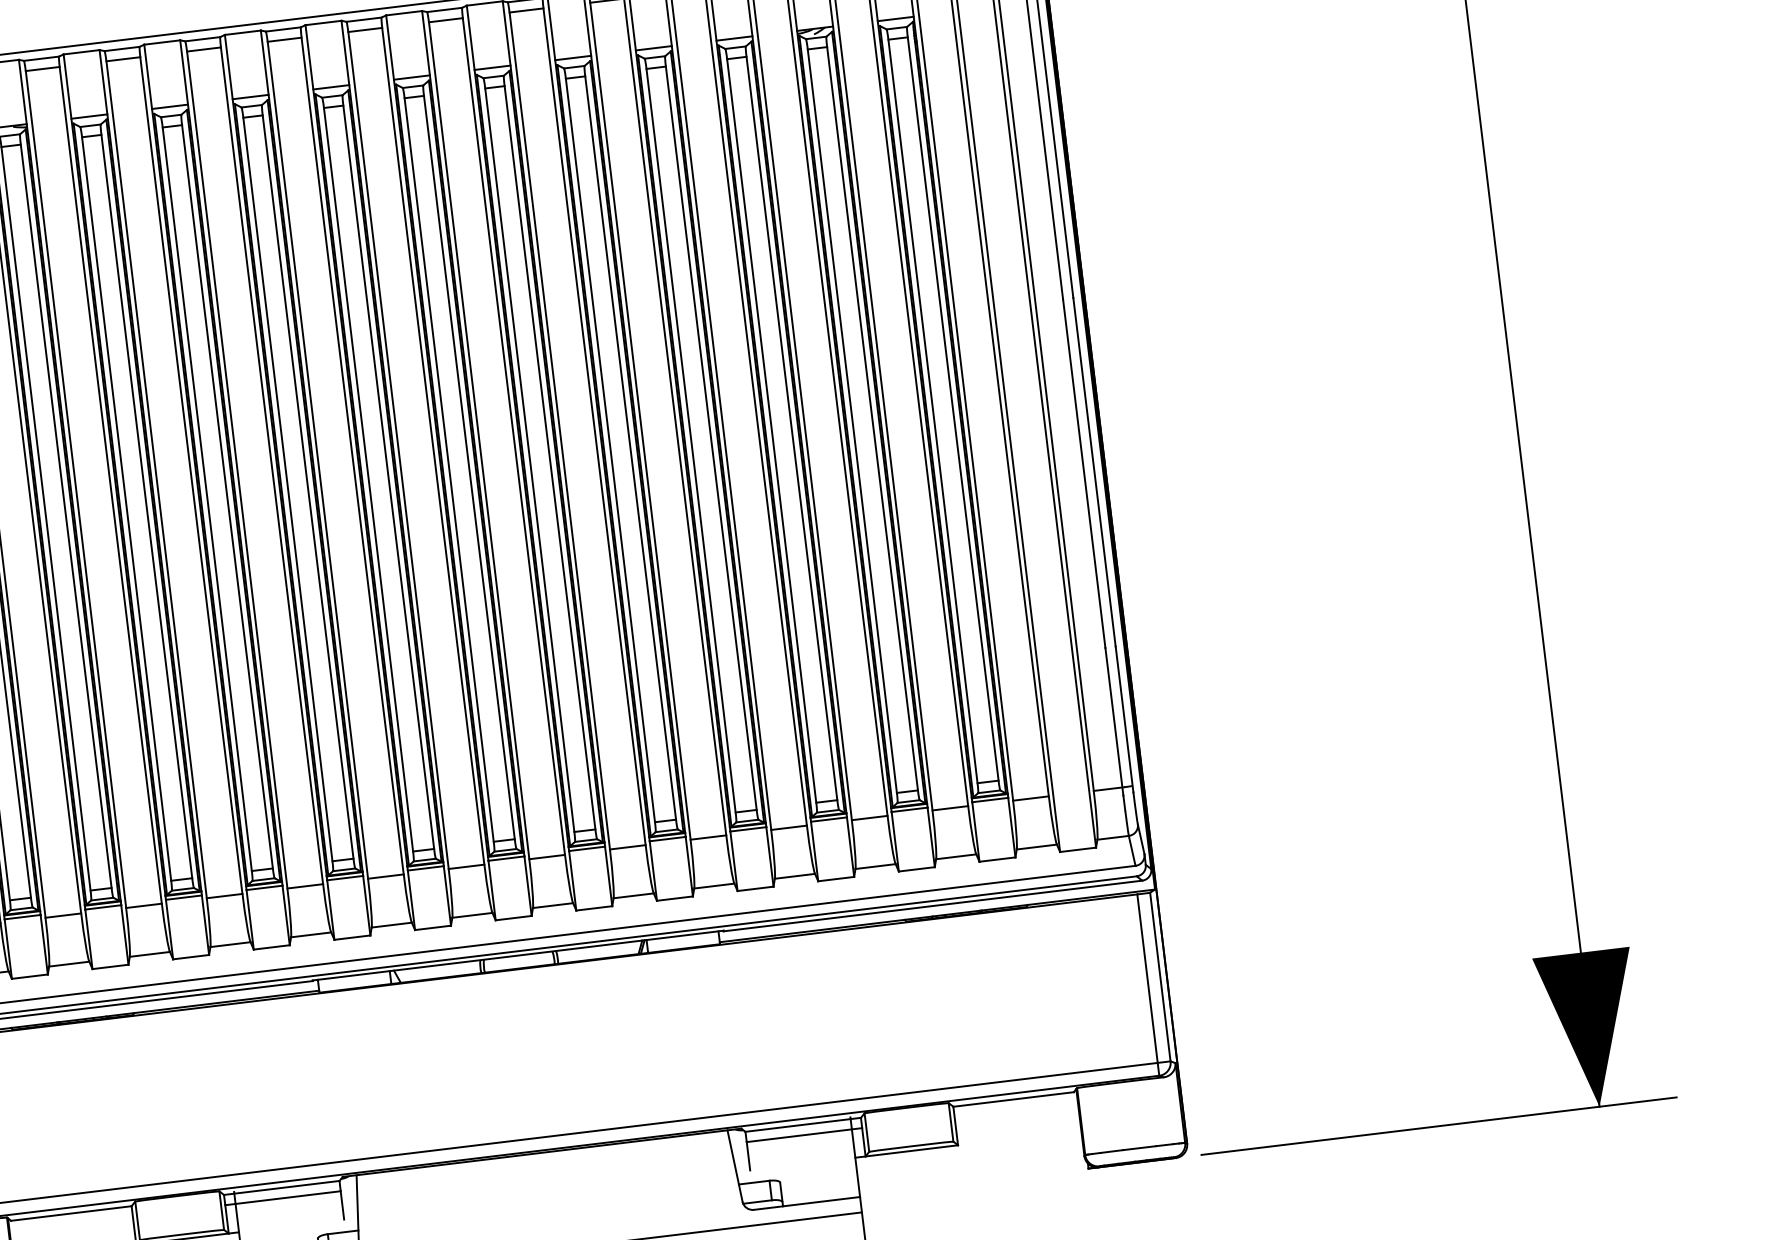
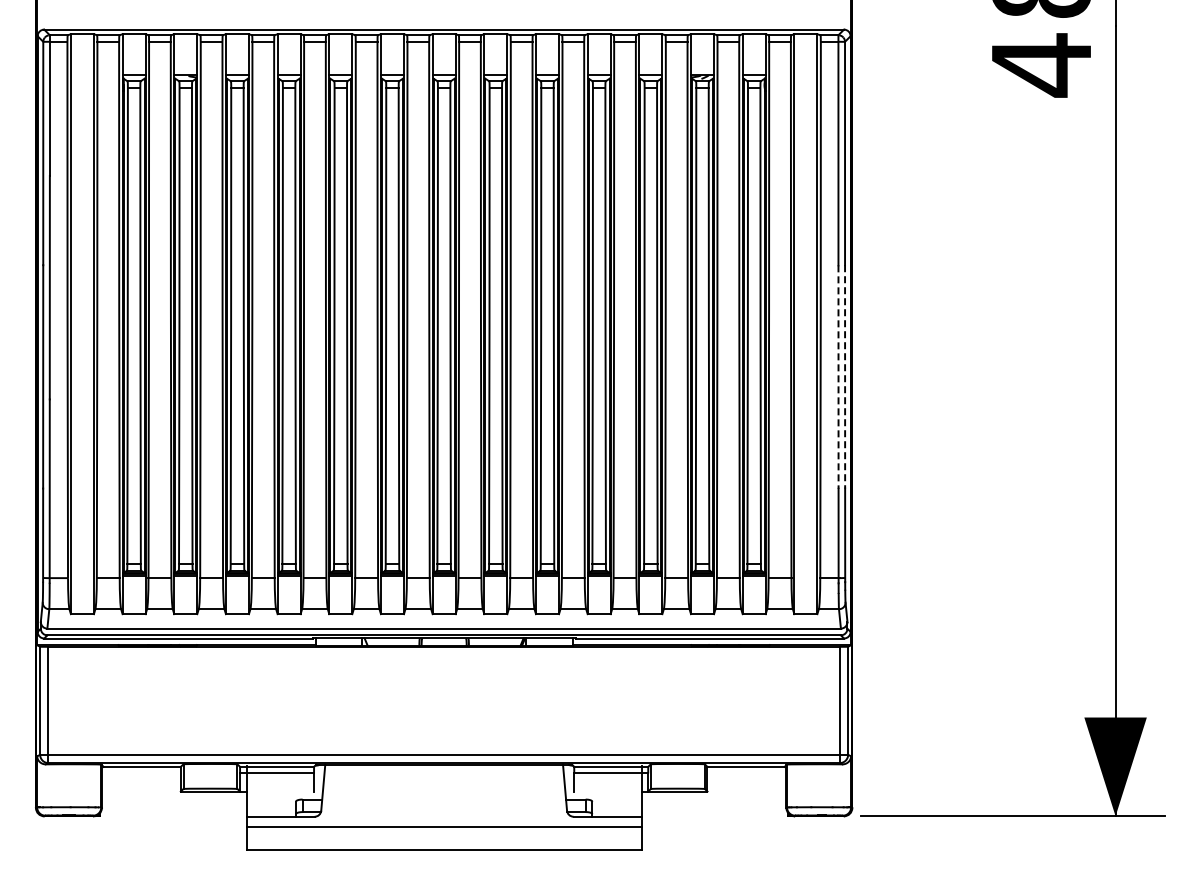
line: (1095, 471) -> (845, 376), solid -> dashed
line: (1084, 474) -> (838, 377), solid -> dashed

